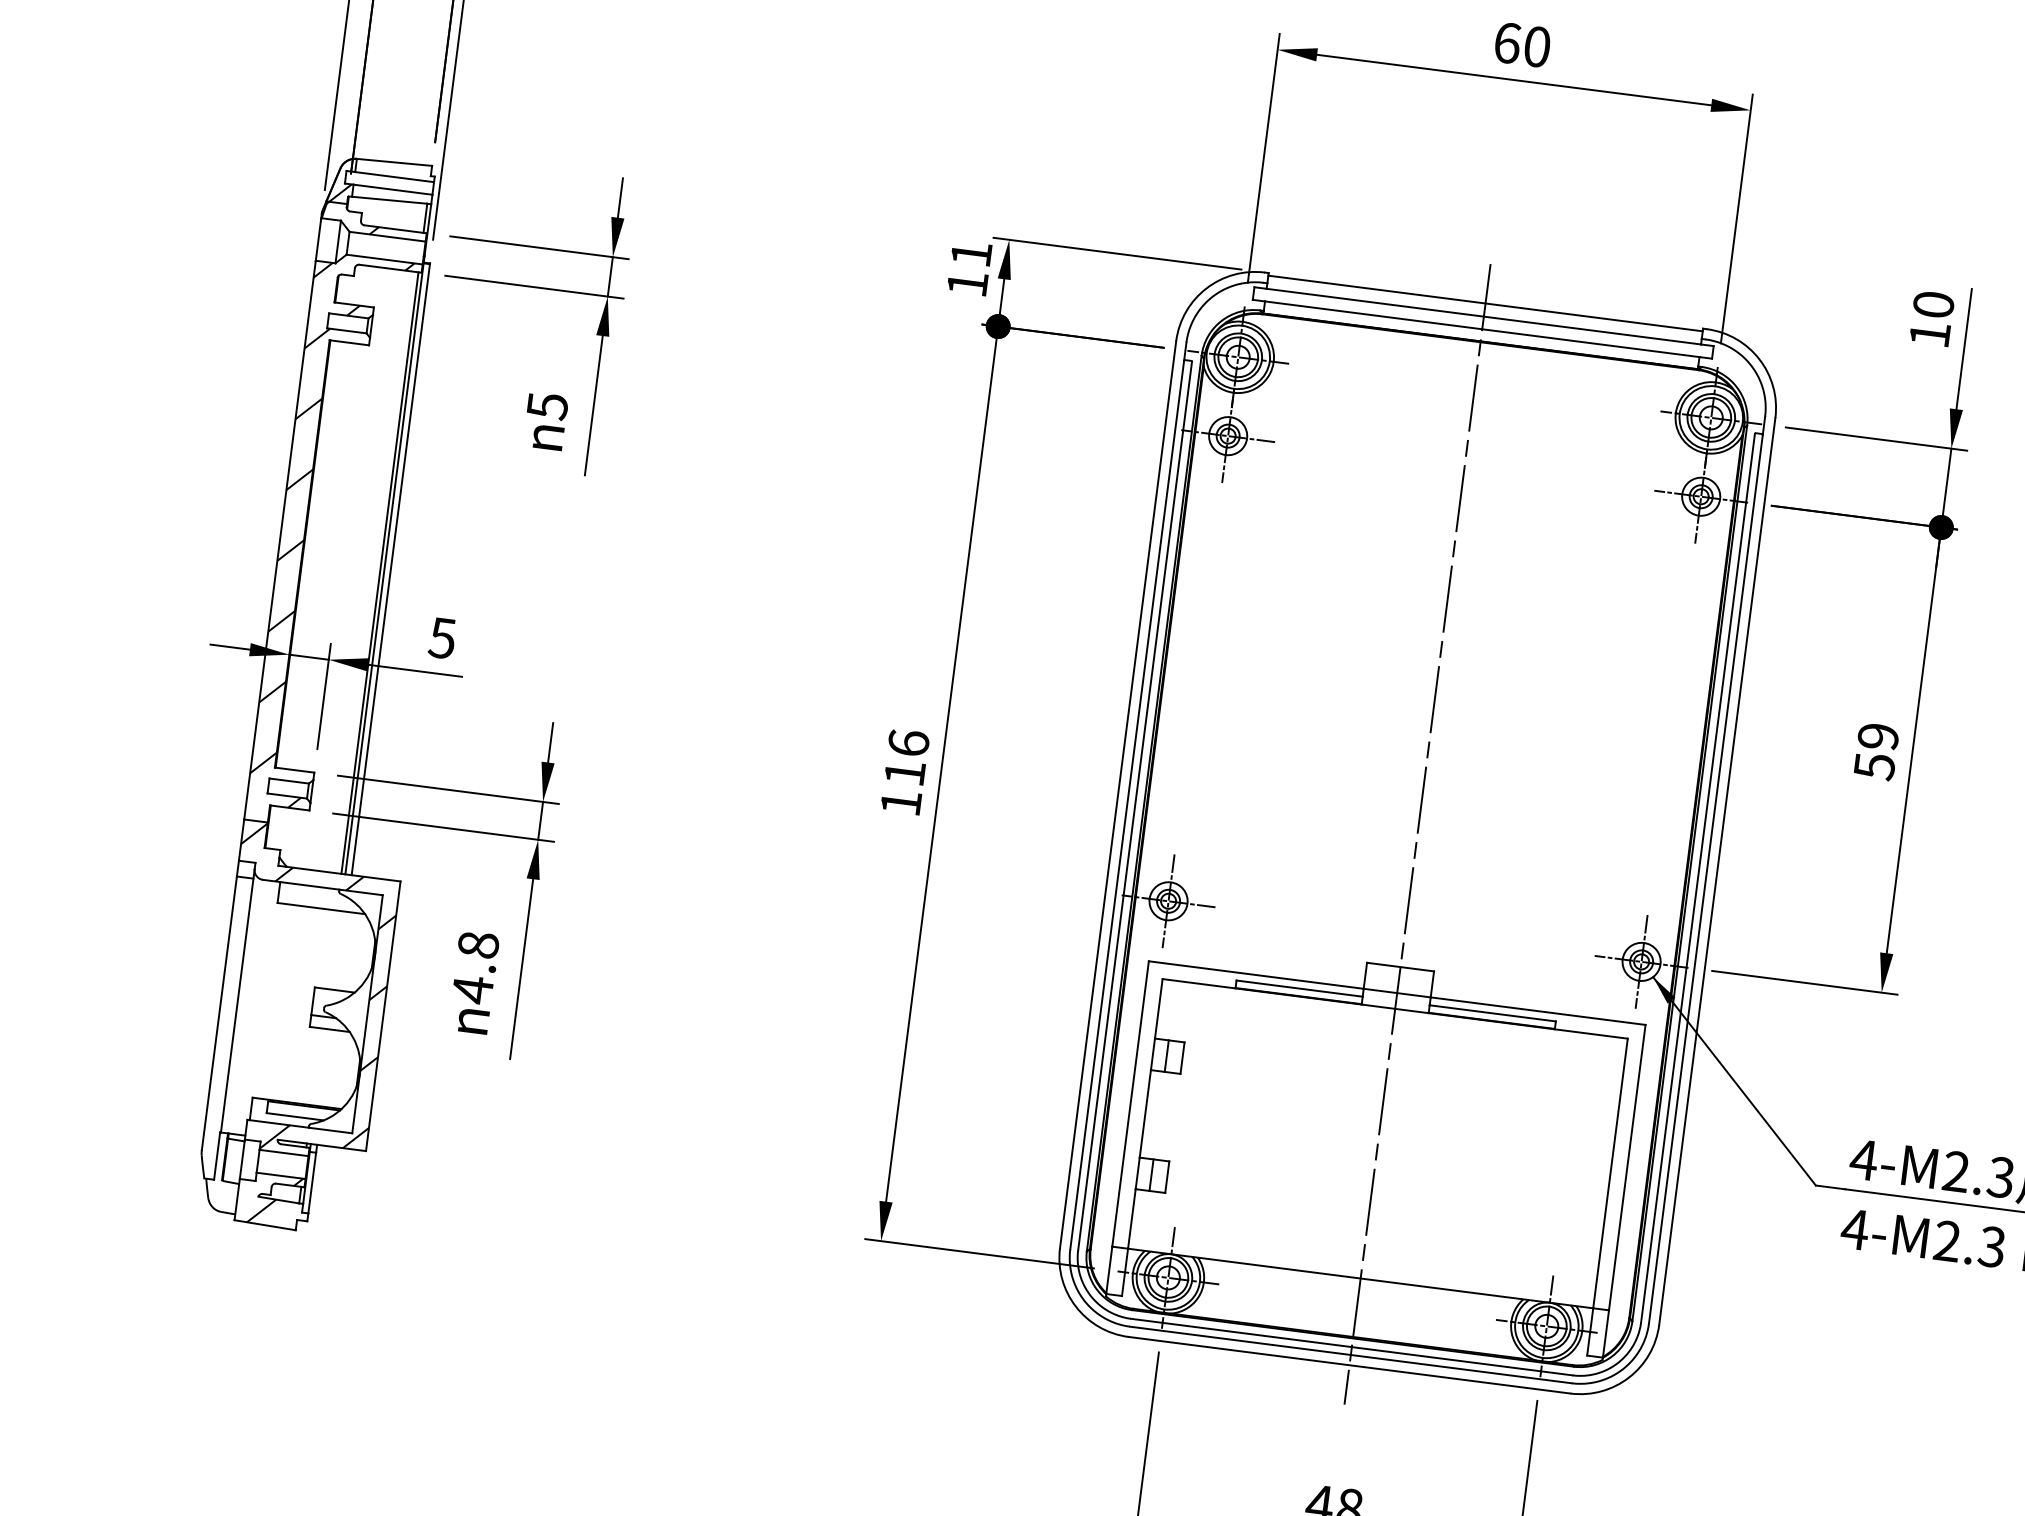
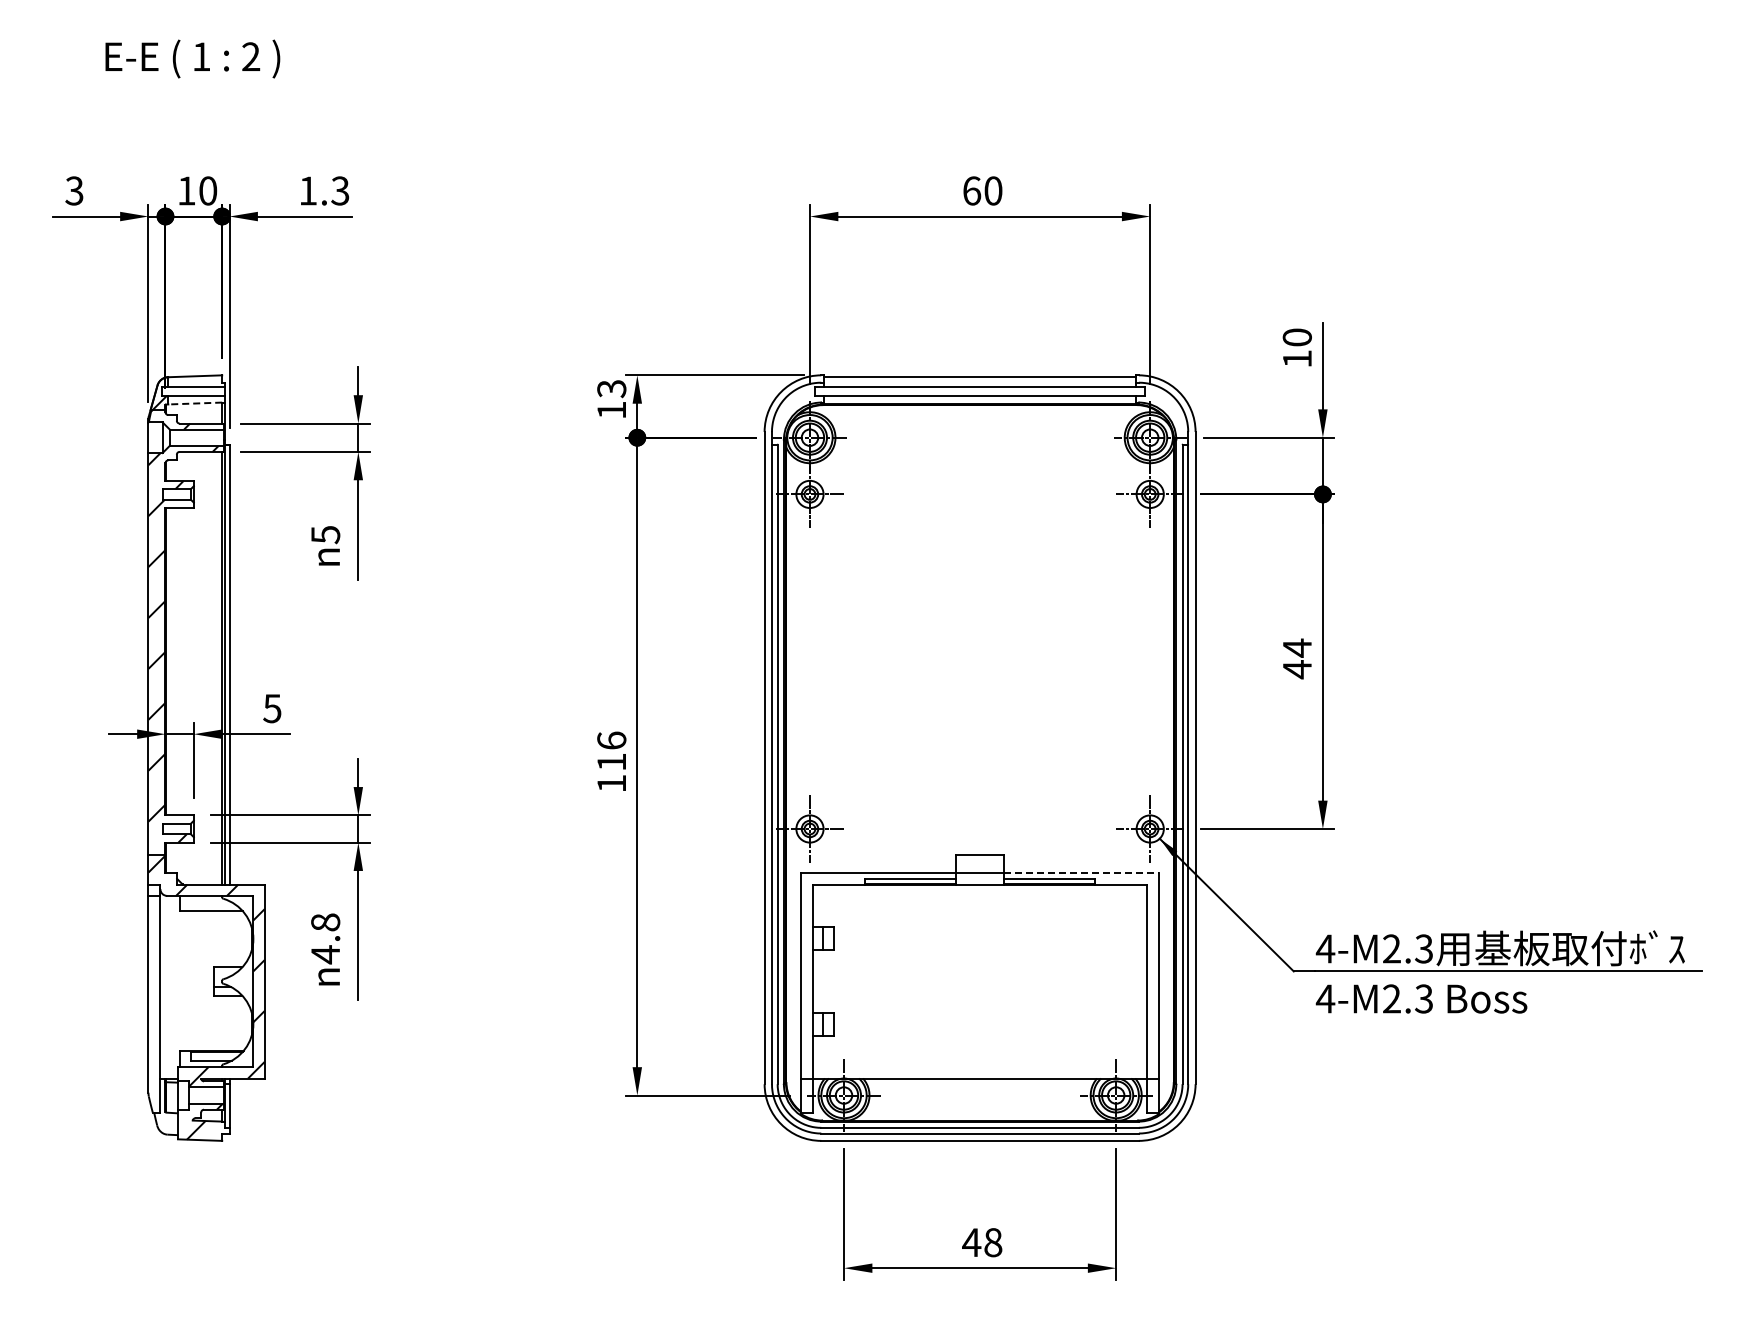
line: (390, 200) -> (195, 403), solid -> dashed
text: (970, 254) -> (611, 389), 11 -> 13
text: (1875, 750) -> (1296, 658), 59 -> 44
line: (1418, 833) -> (980, 758), removed
line: (1538, 1011) -> (1081, 873), solid -> dashed

